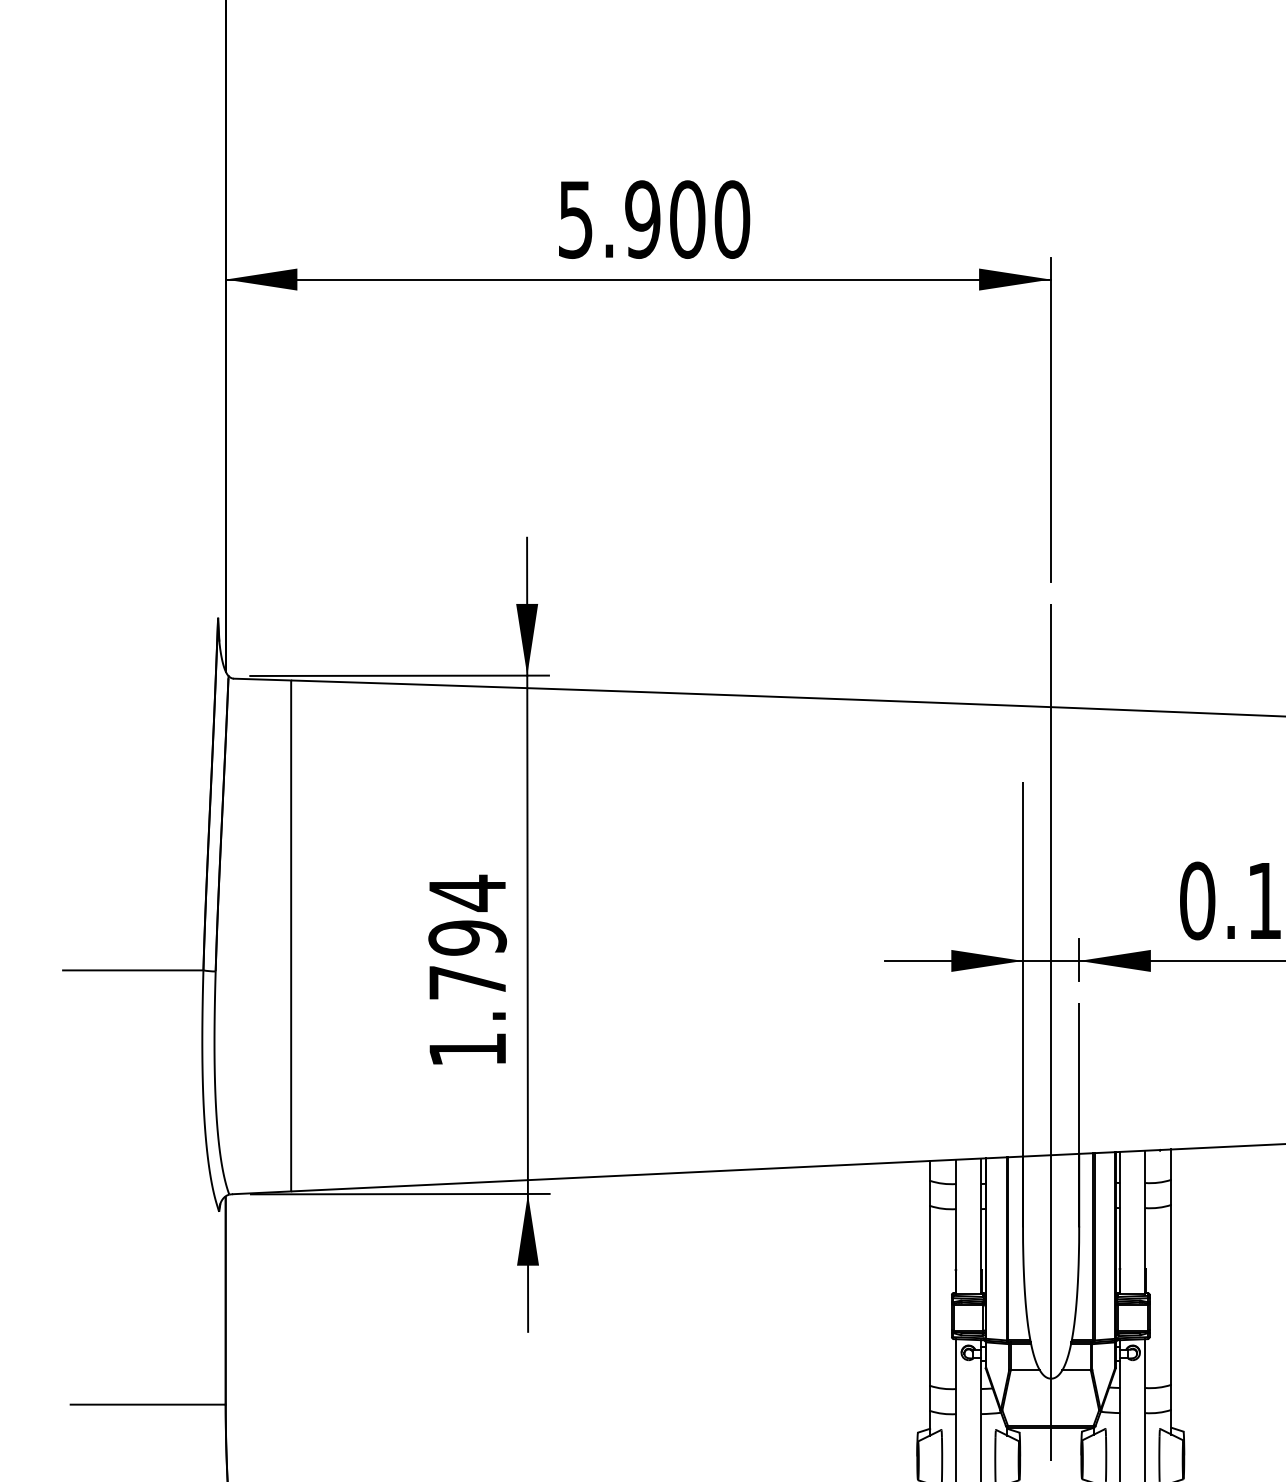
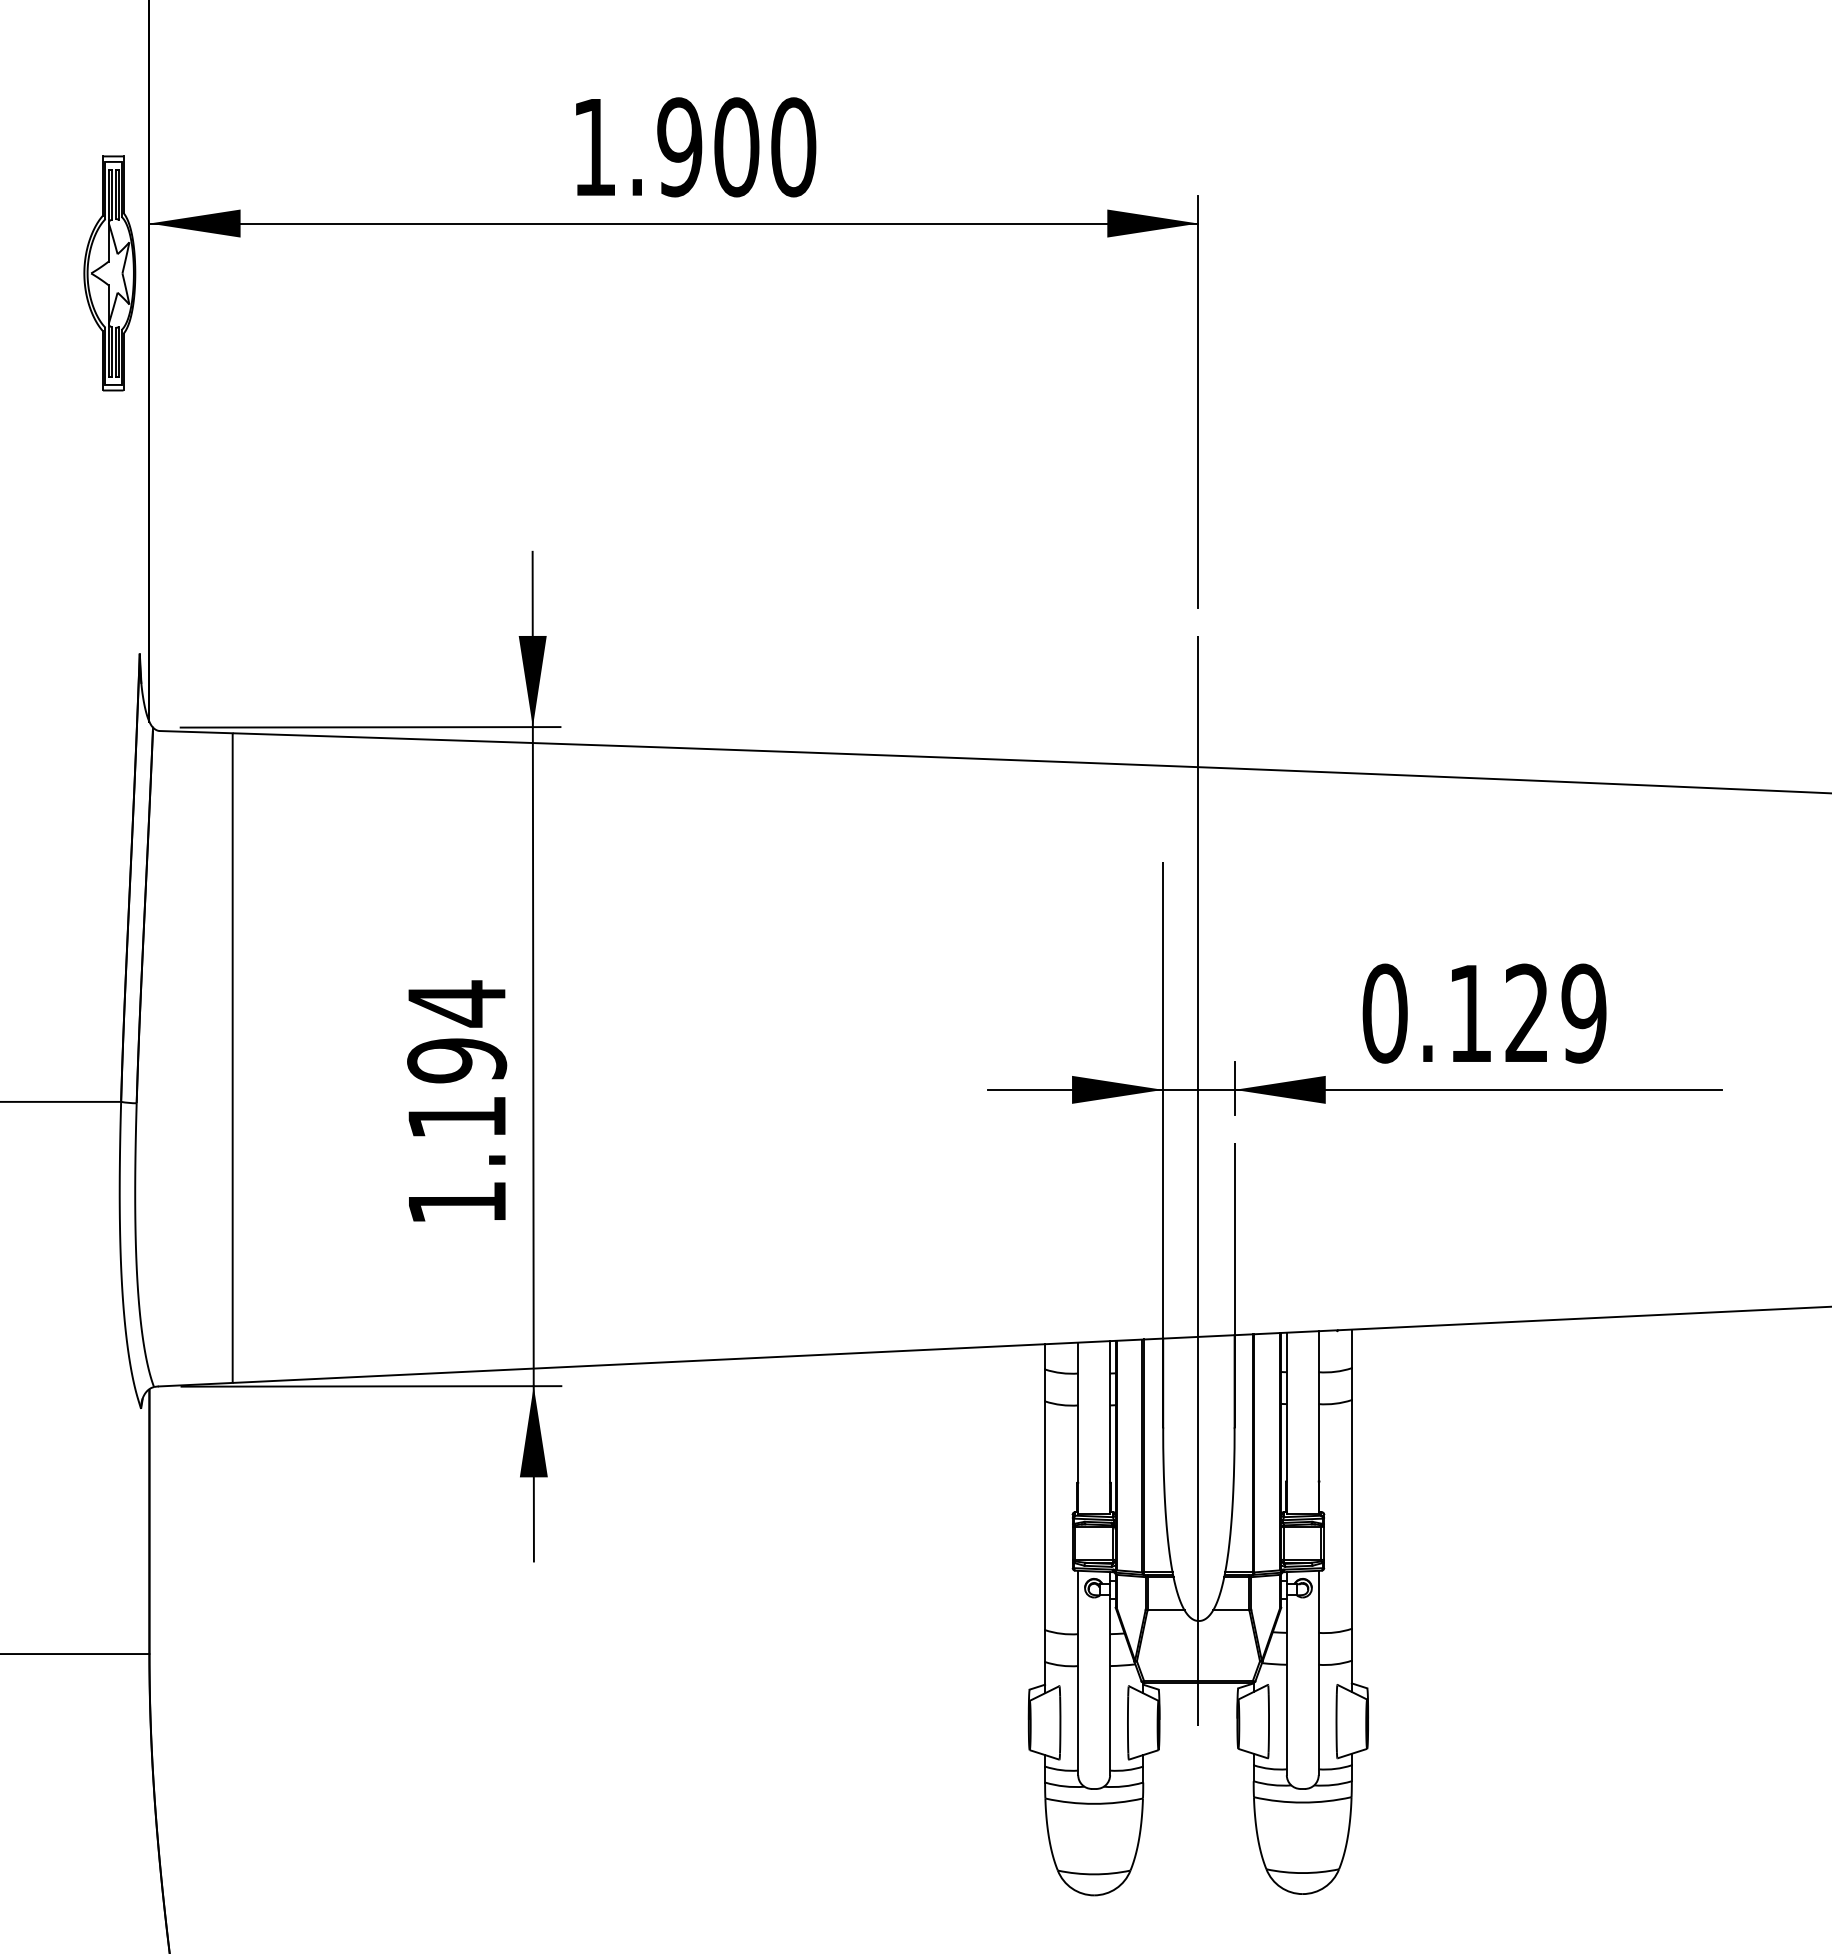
text: (575, 220) -> (594, 148), 5.900 -> 1.900
part: (194, 318) -> (109, 273), added
text: (467, 982) -> (456, 1117), 1.794 -> 1.194

